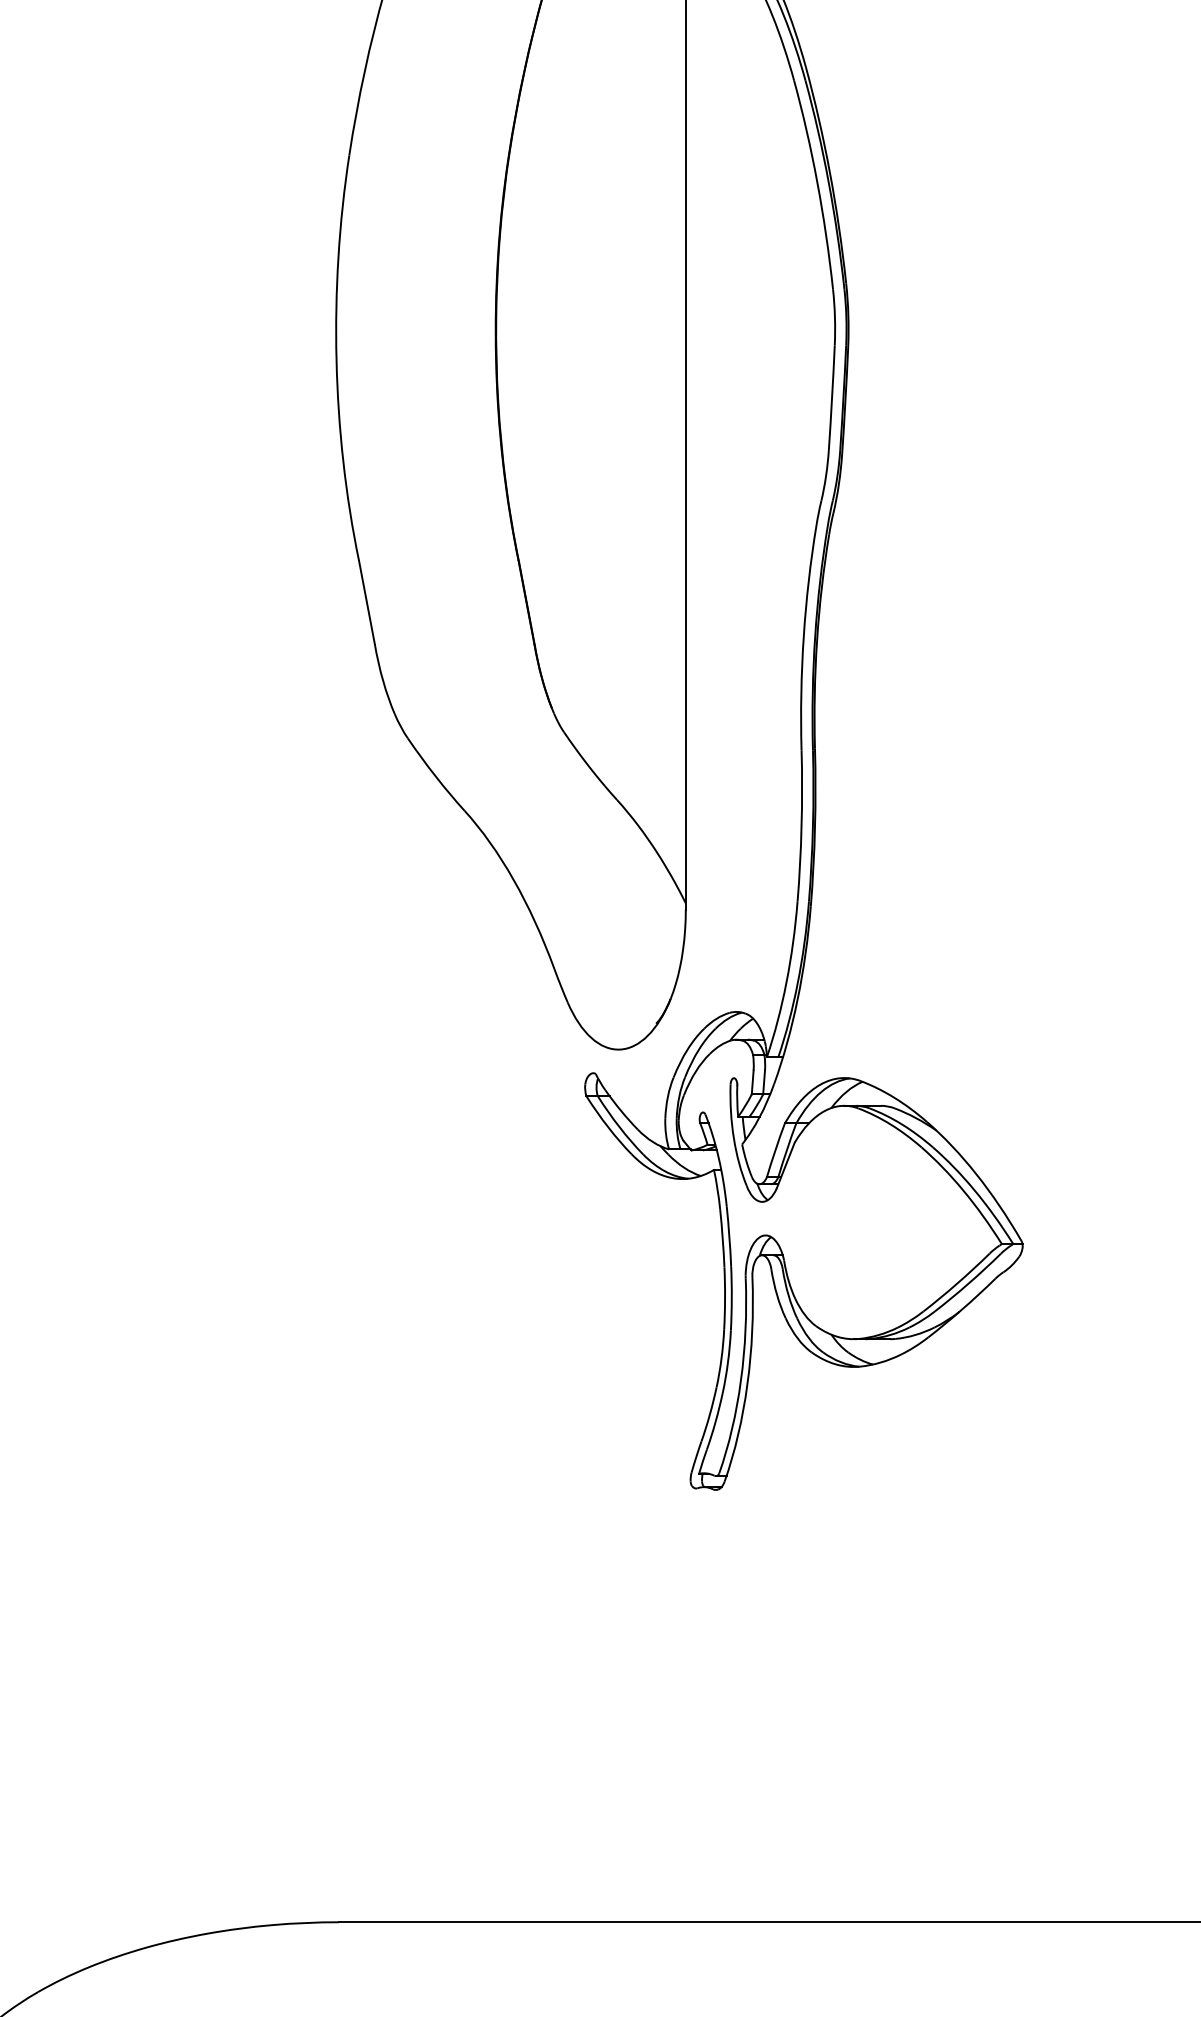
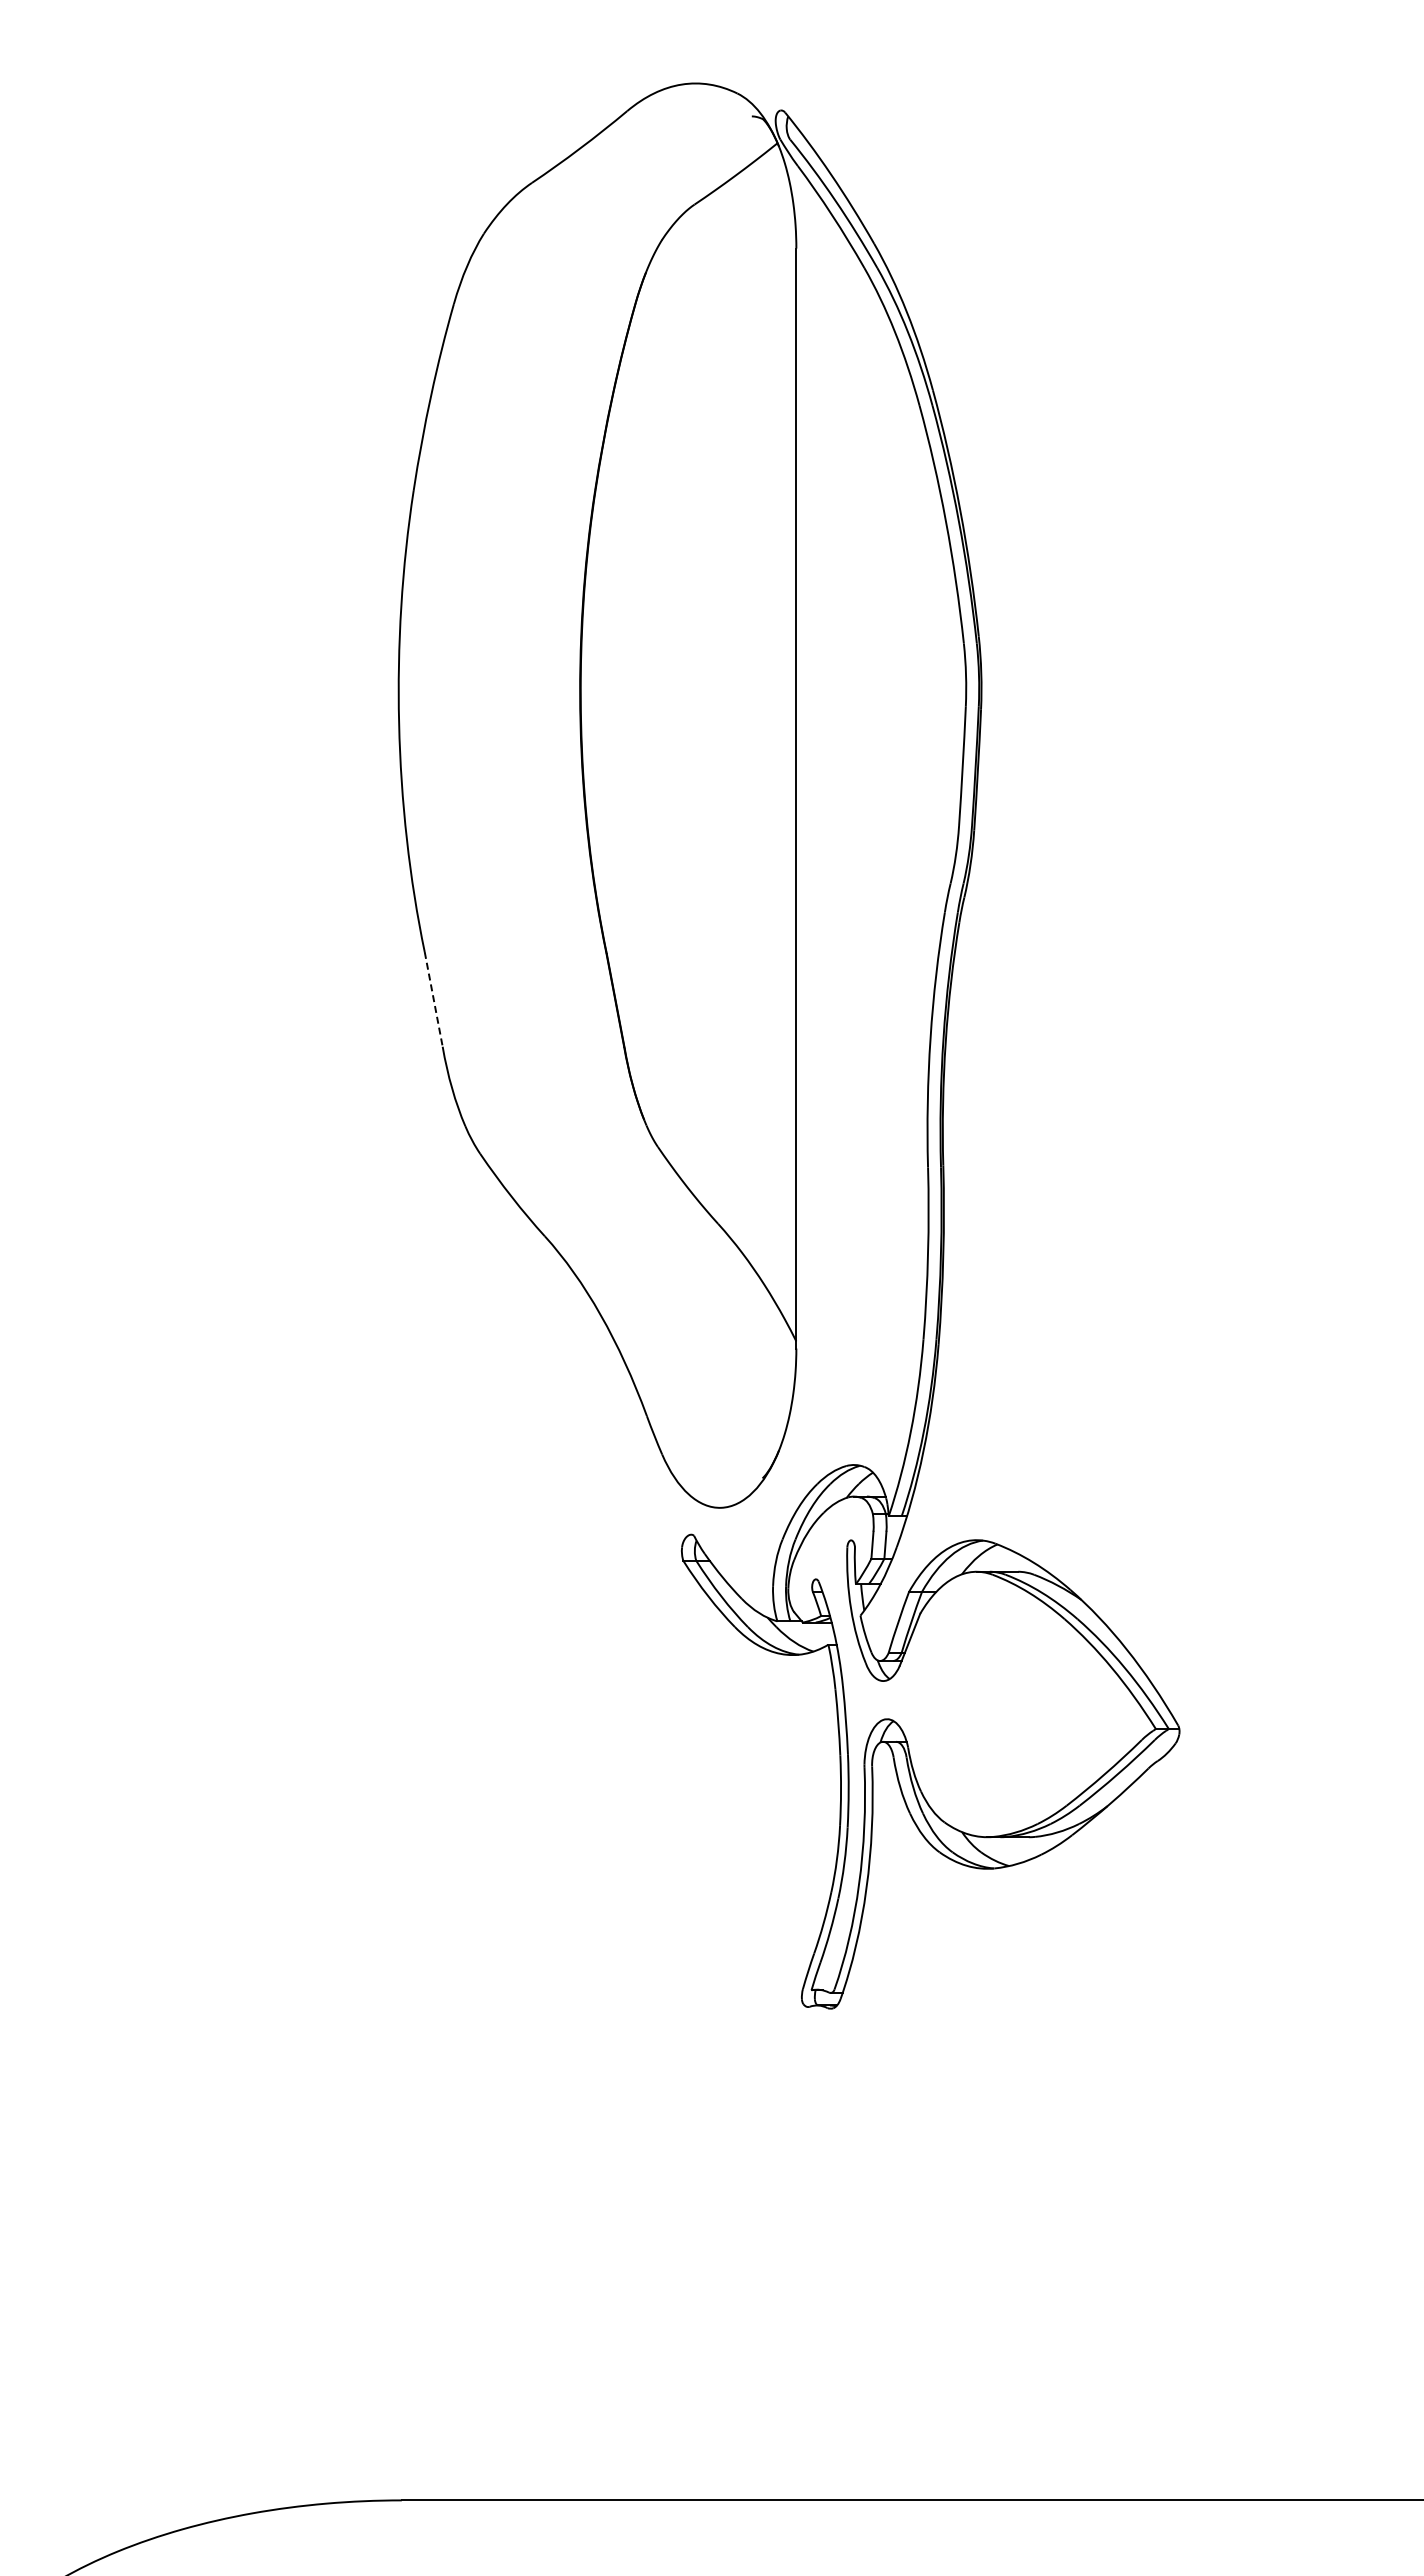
line: (366, 602) -> (433, 999), solid -> dashed

